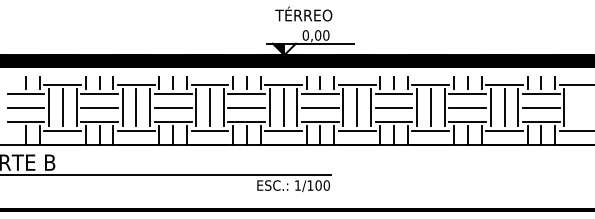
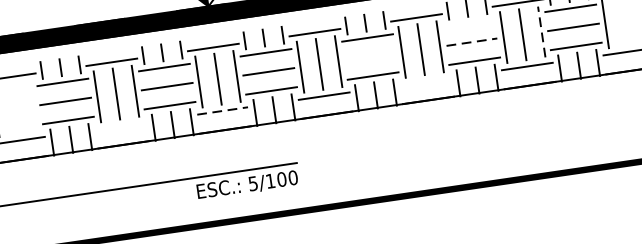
line: (467, 94) -> (468, 23), removed
line: (136, 107) -> (14, 108), removed
line: (150, 107) -> (34, 105), removed
line: (393, 107) -> (369, 56), removed
line: (468, 107) -> (472, 41), solid -> dashed
line: (518, 107) -> (541, 31), solid -> dashed
line: (209, 130) -> (120, 125), removed
line: (284, 130) -> (223, 110), solid -> dashed
line: (430, 130) -> (425, 81), removed
text: (297, 185) -> (252, 183), 1/100 -> 5/100

